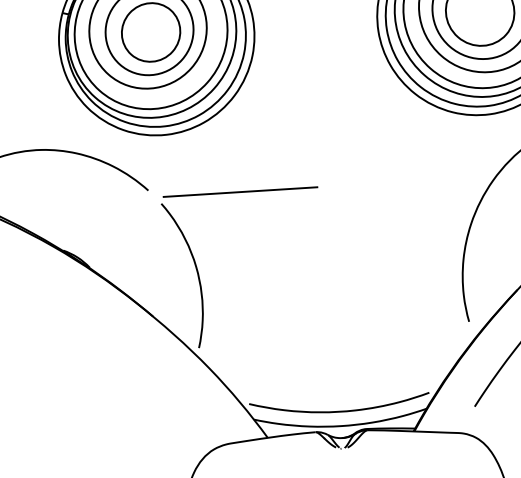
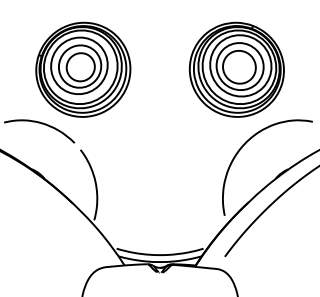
line: (239, 191) -> (118, 146), removed

